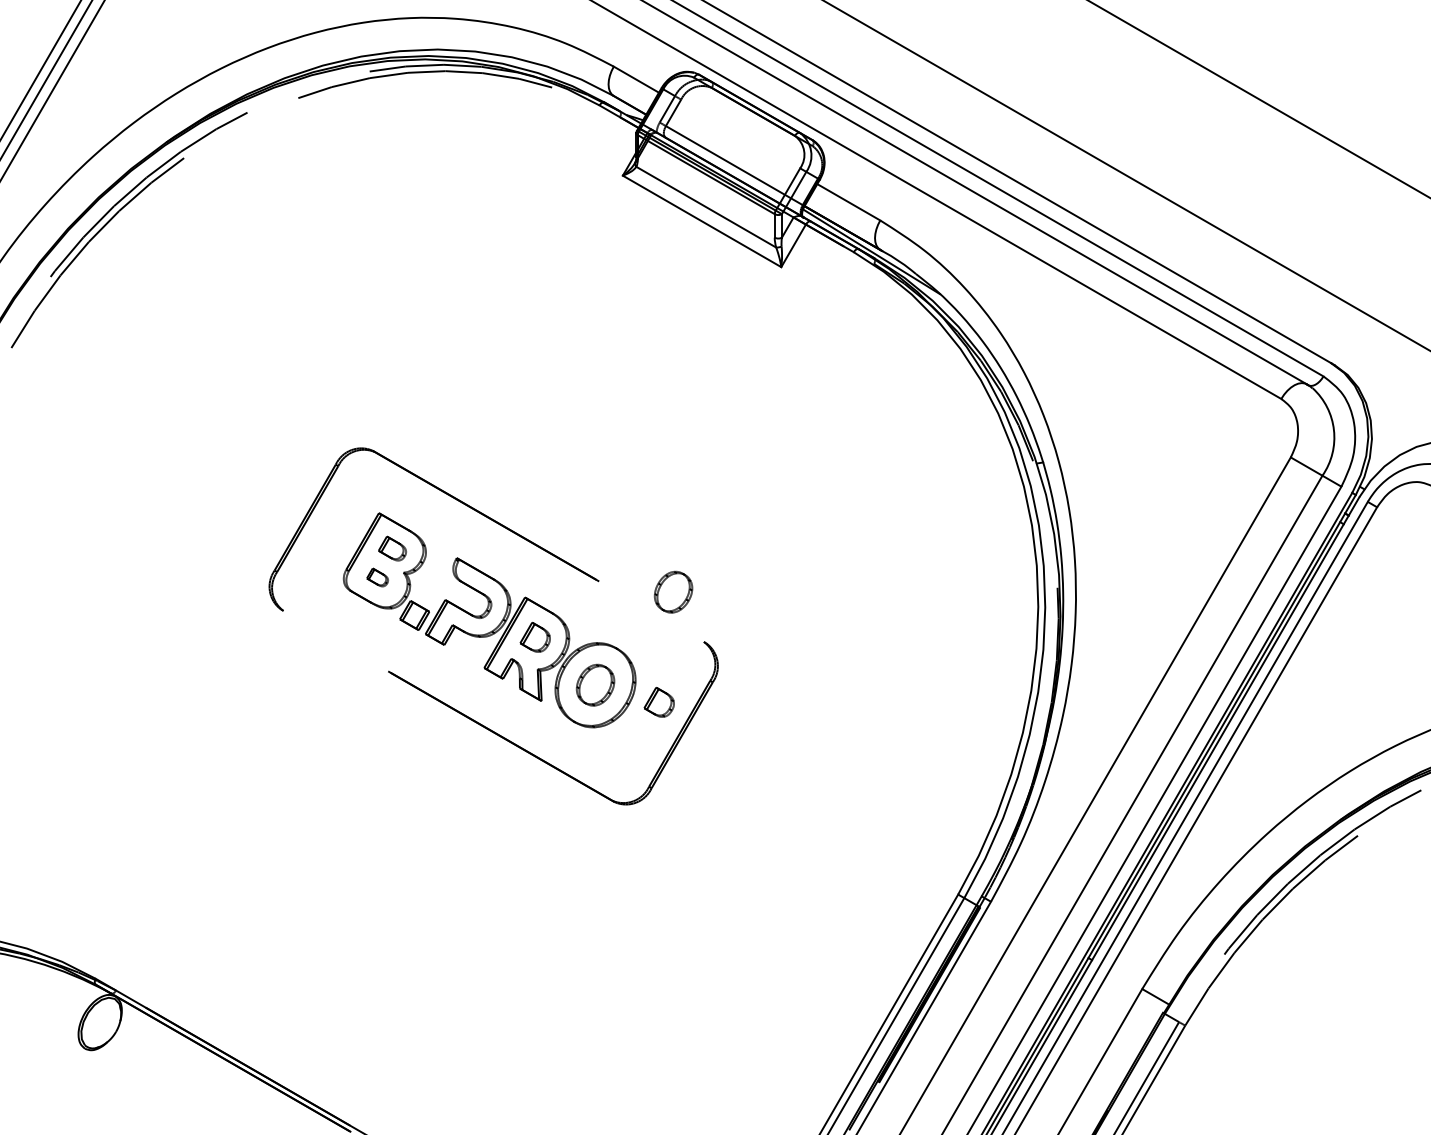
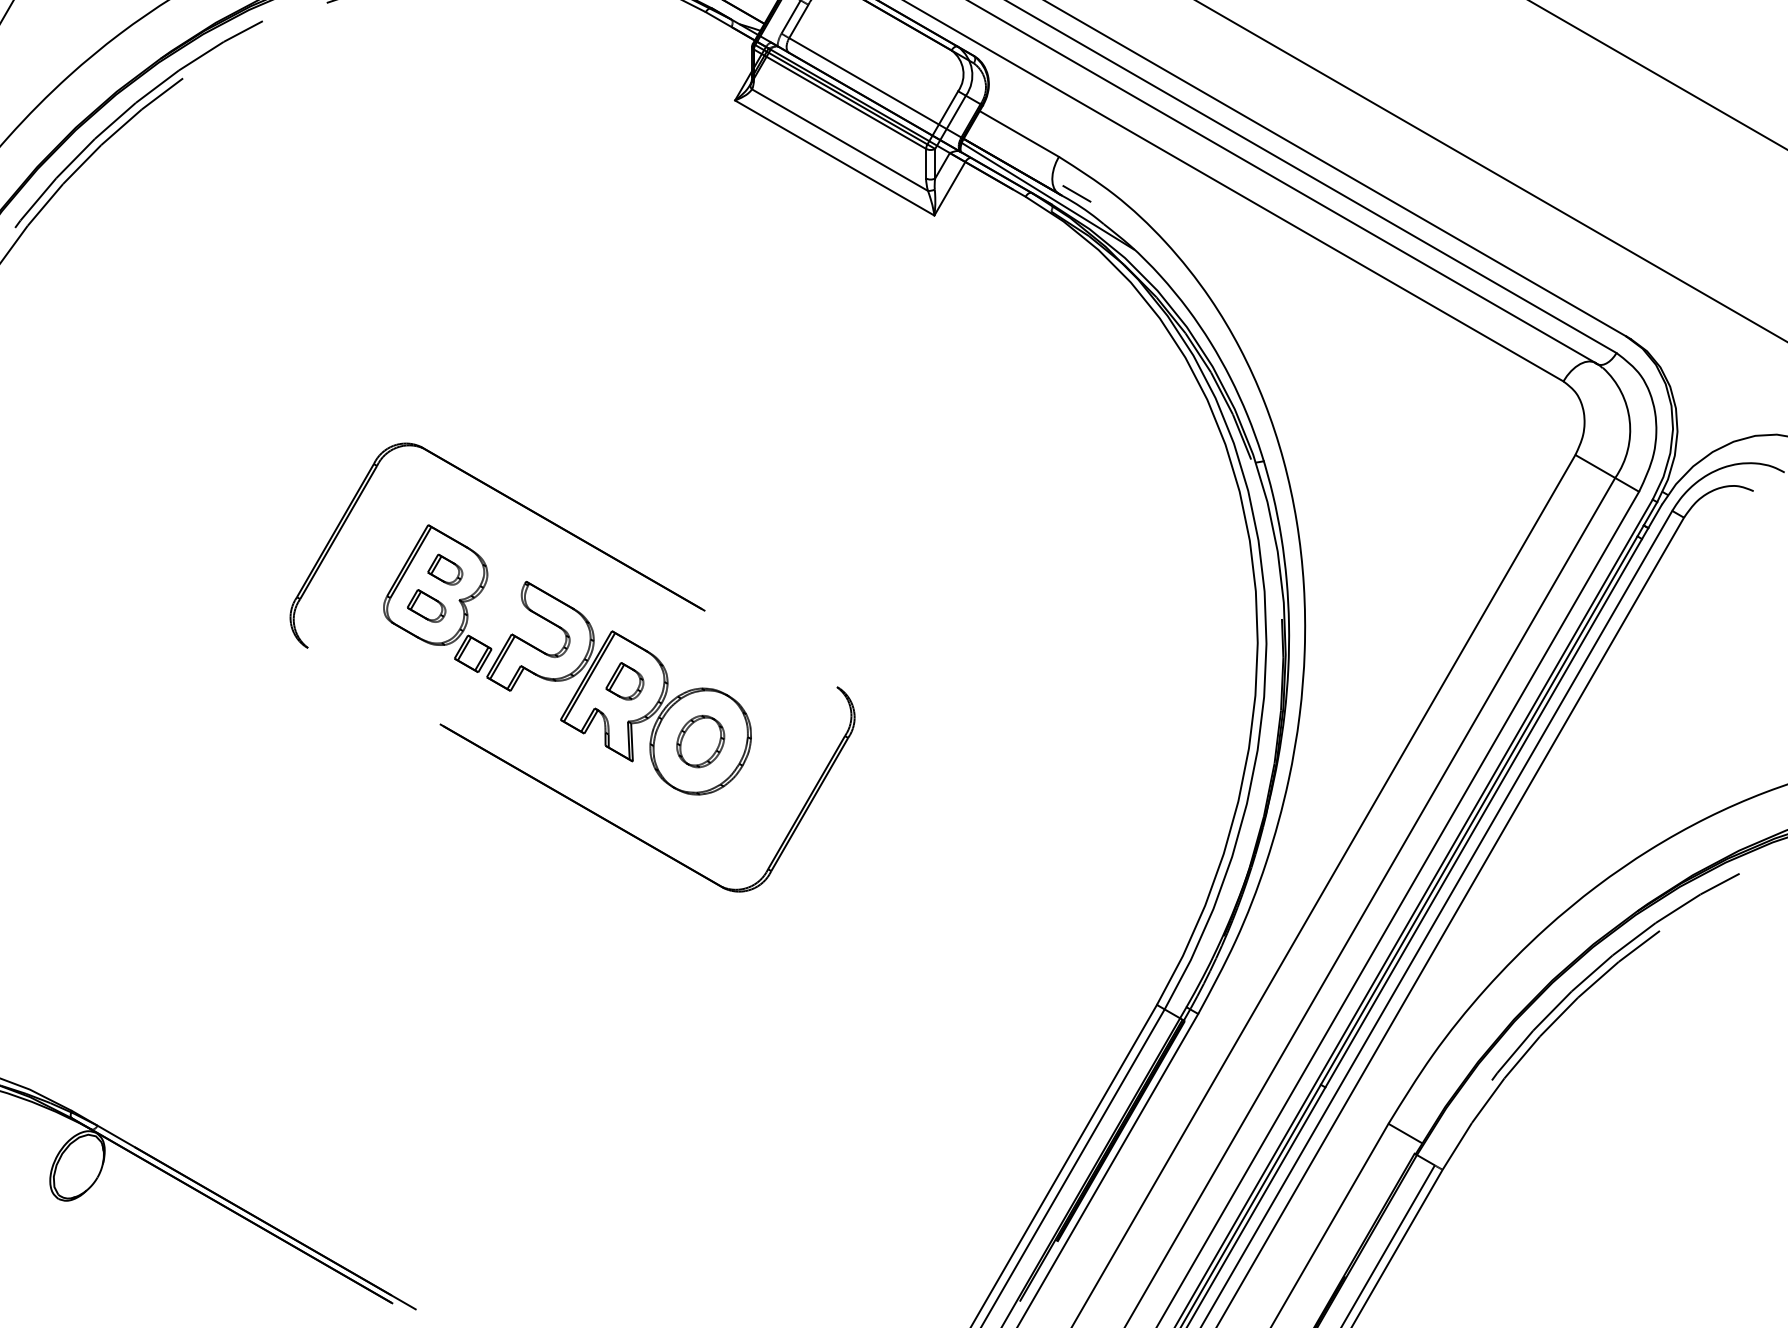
line: (894, 249) -> (1076, 193), added
part: (377, 577) -> (426, 606), size x1.43
part: (673, 591) -> (798, 623), removed
part: (658, 702) -> (779, 763), removed

